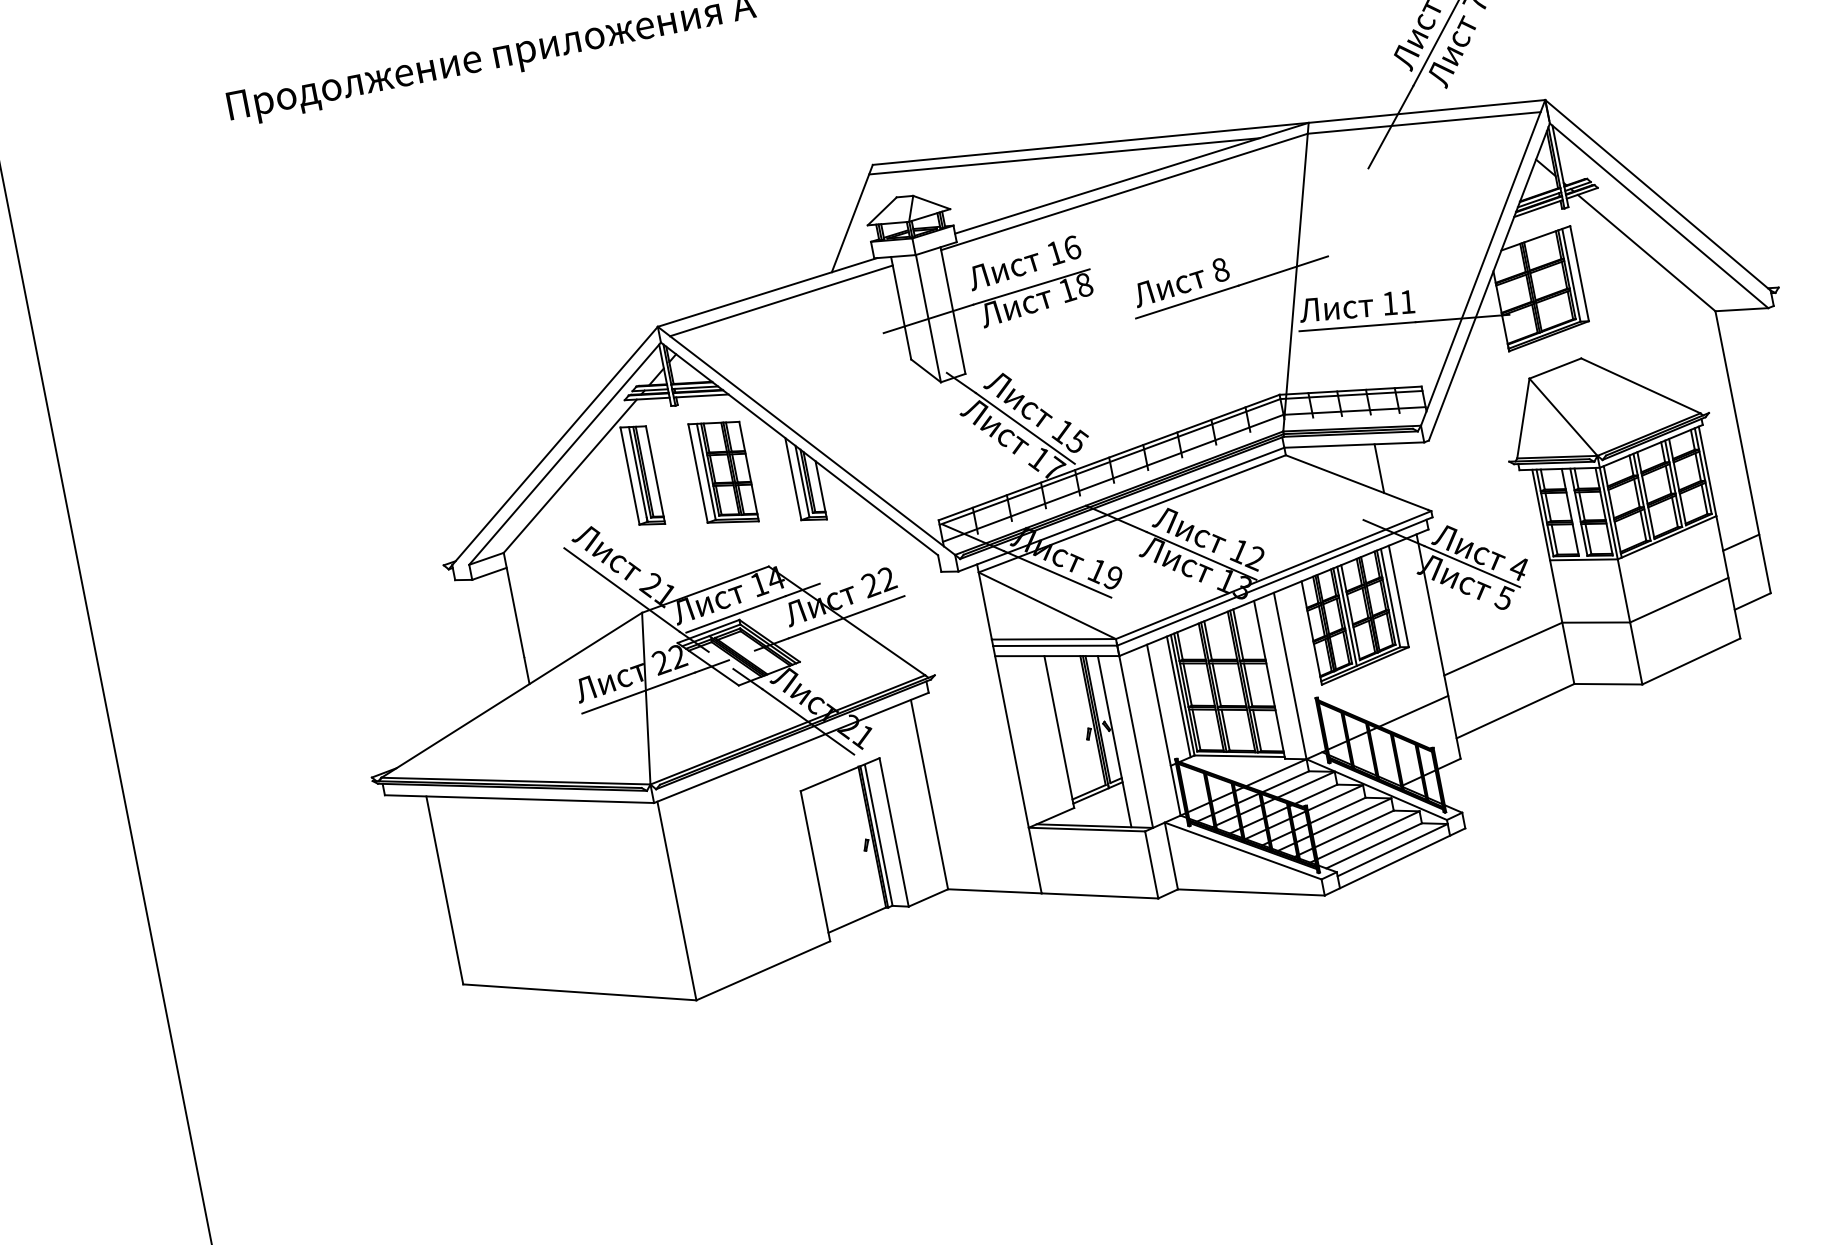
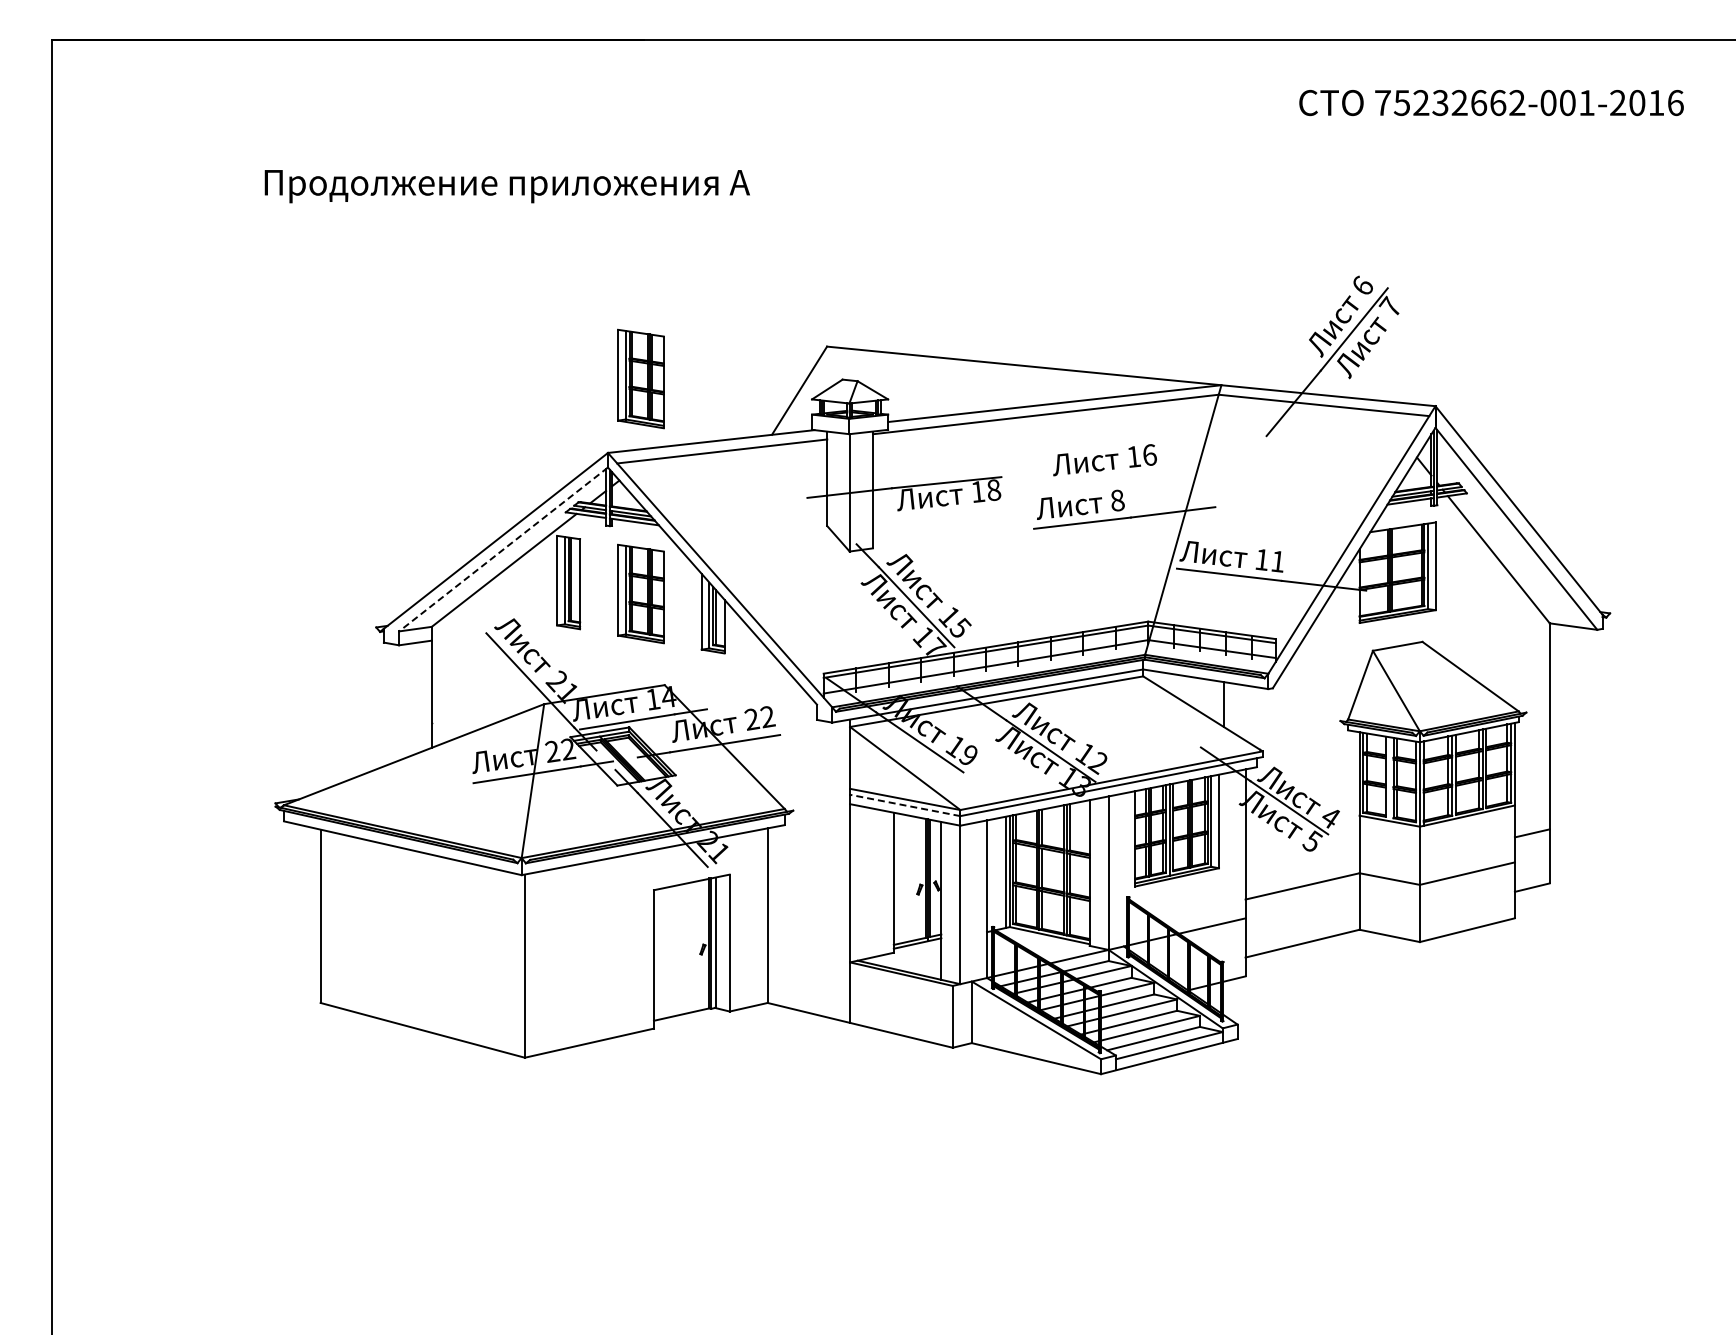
line: (1064, 156) -> (998, 372), removed
part: (677, 239) -> (640, 378), added
text: (1024, 263) -> (1104, 460), moved
line: (565, 453) -> (503, 549), solid -> dashed
line: (1054, 646) -> (904, 805), solid -> dashed

